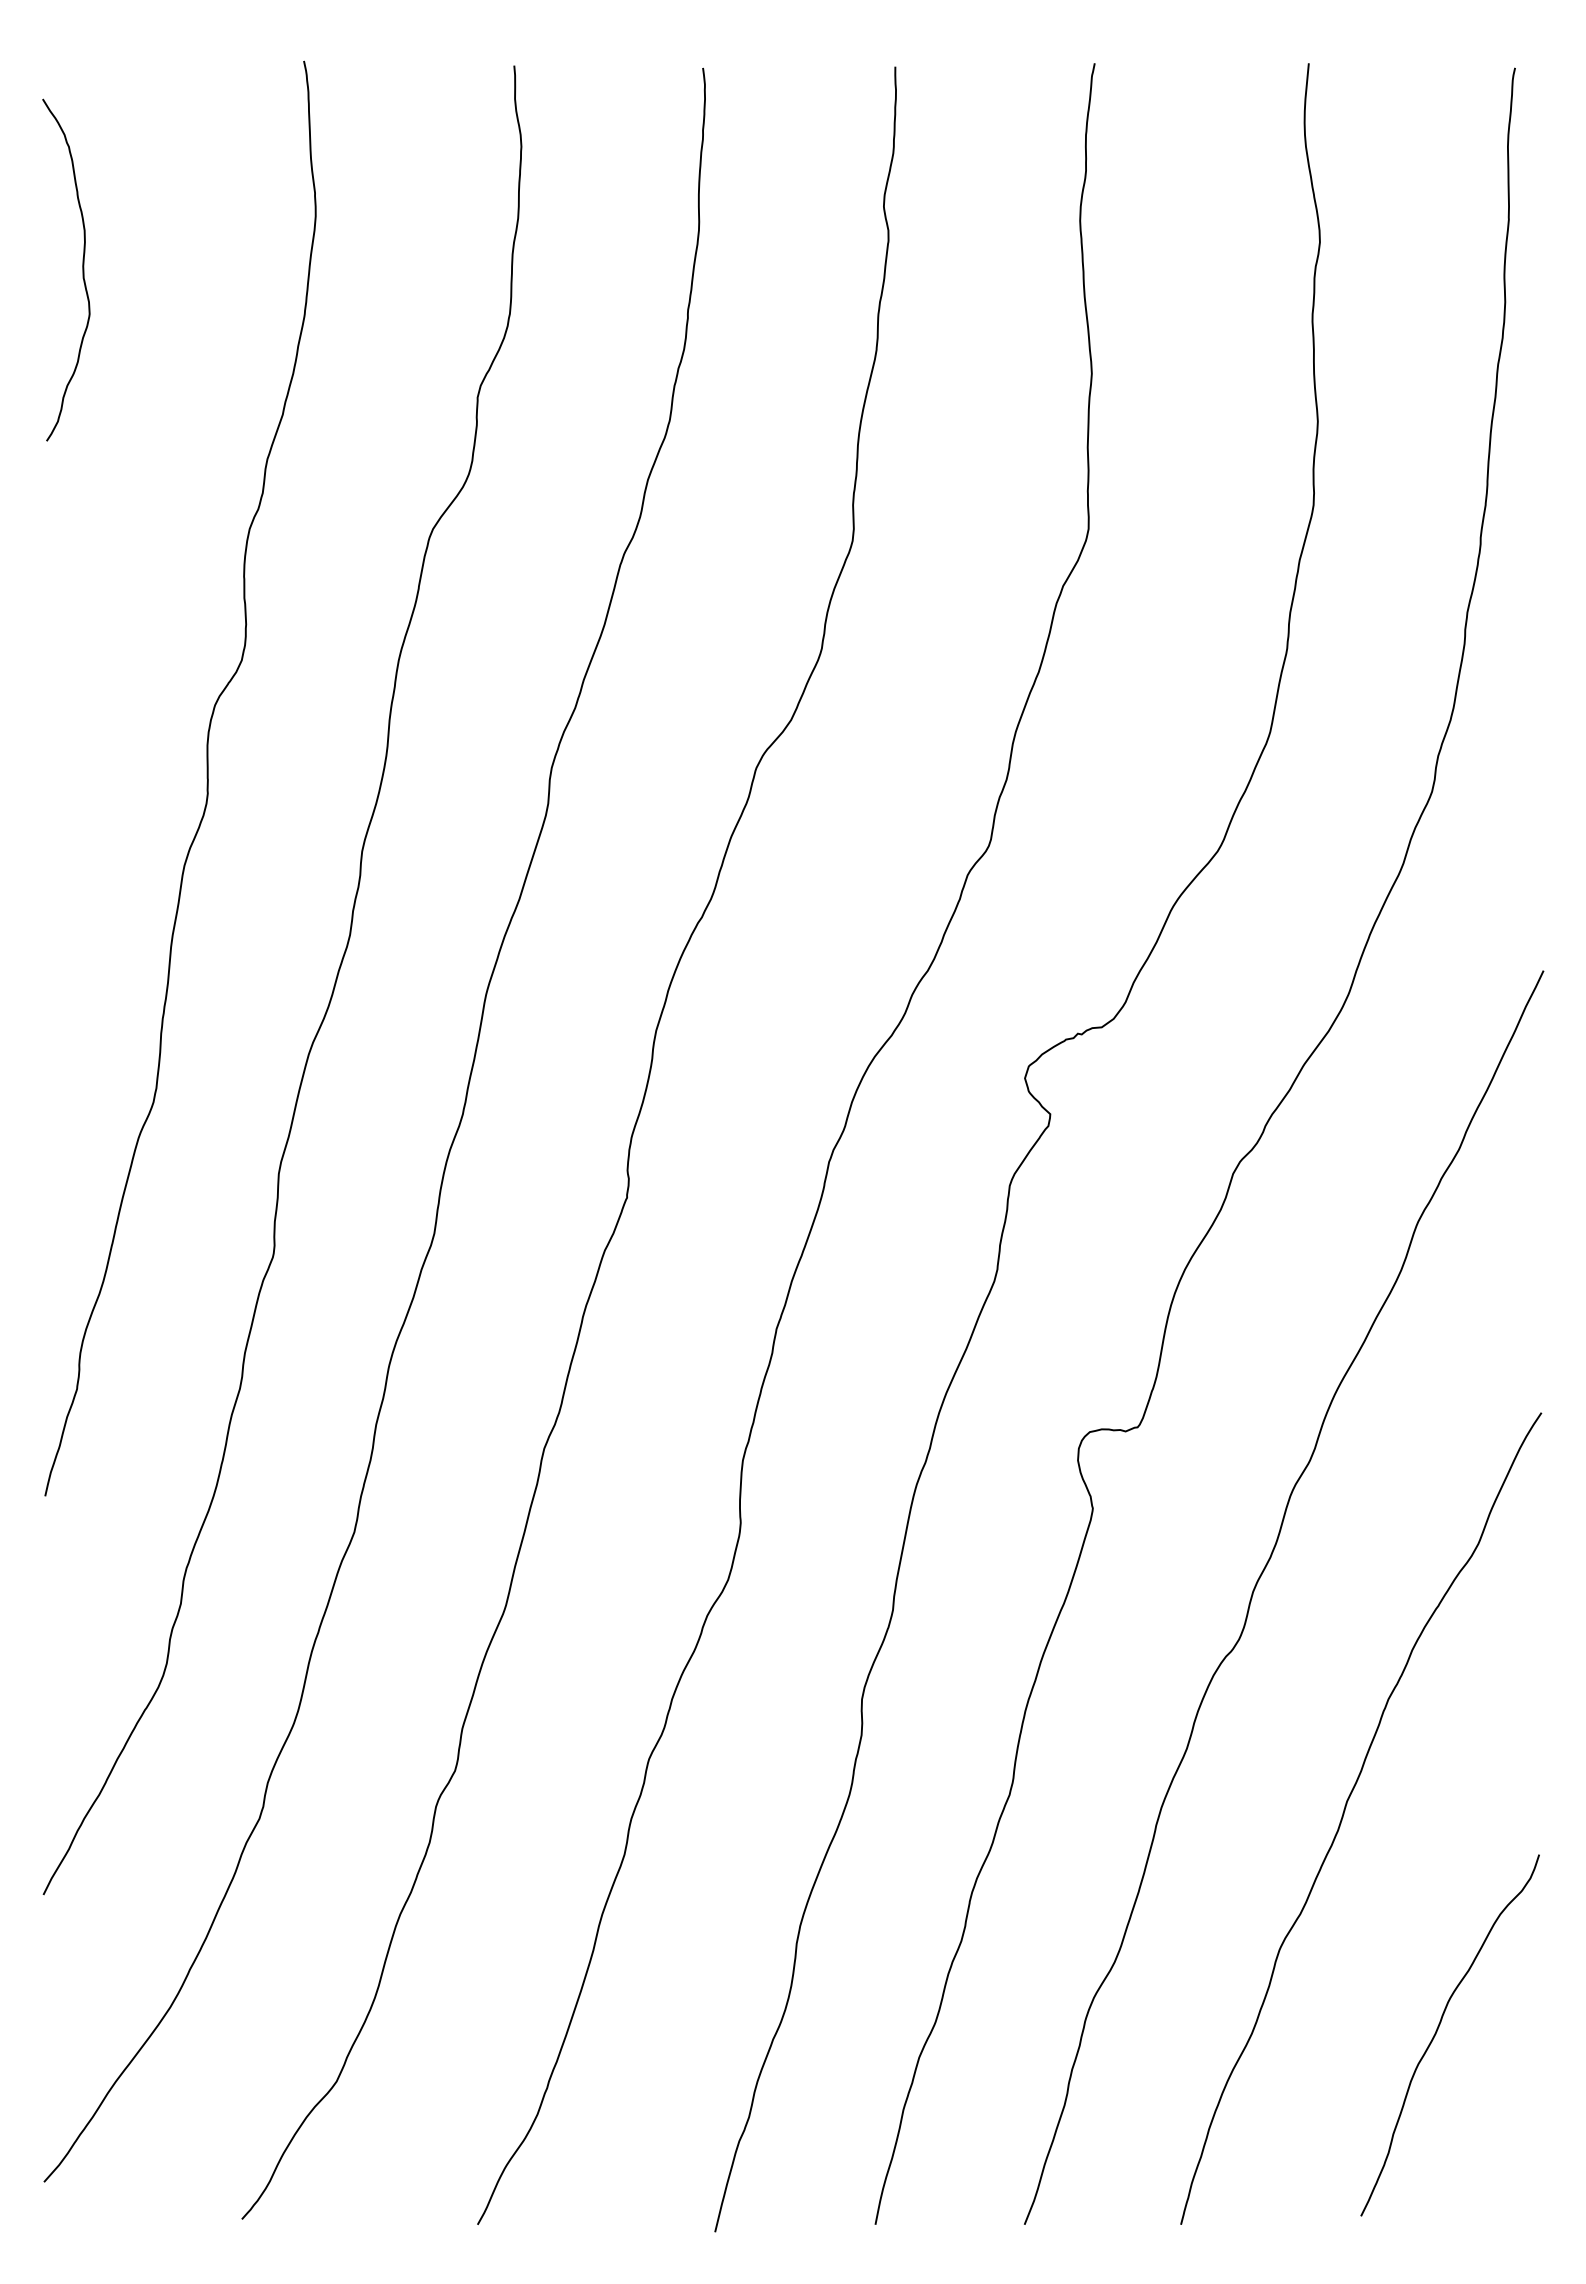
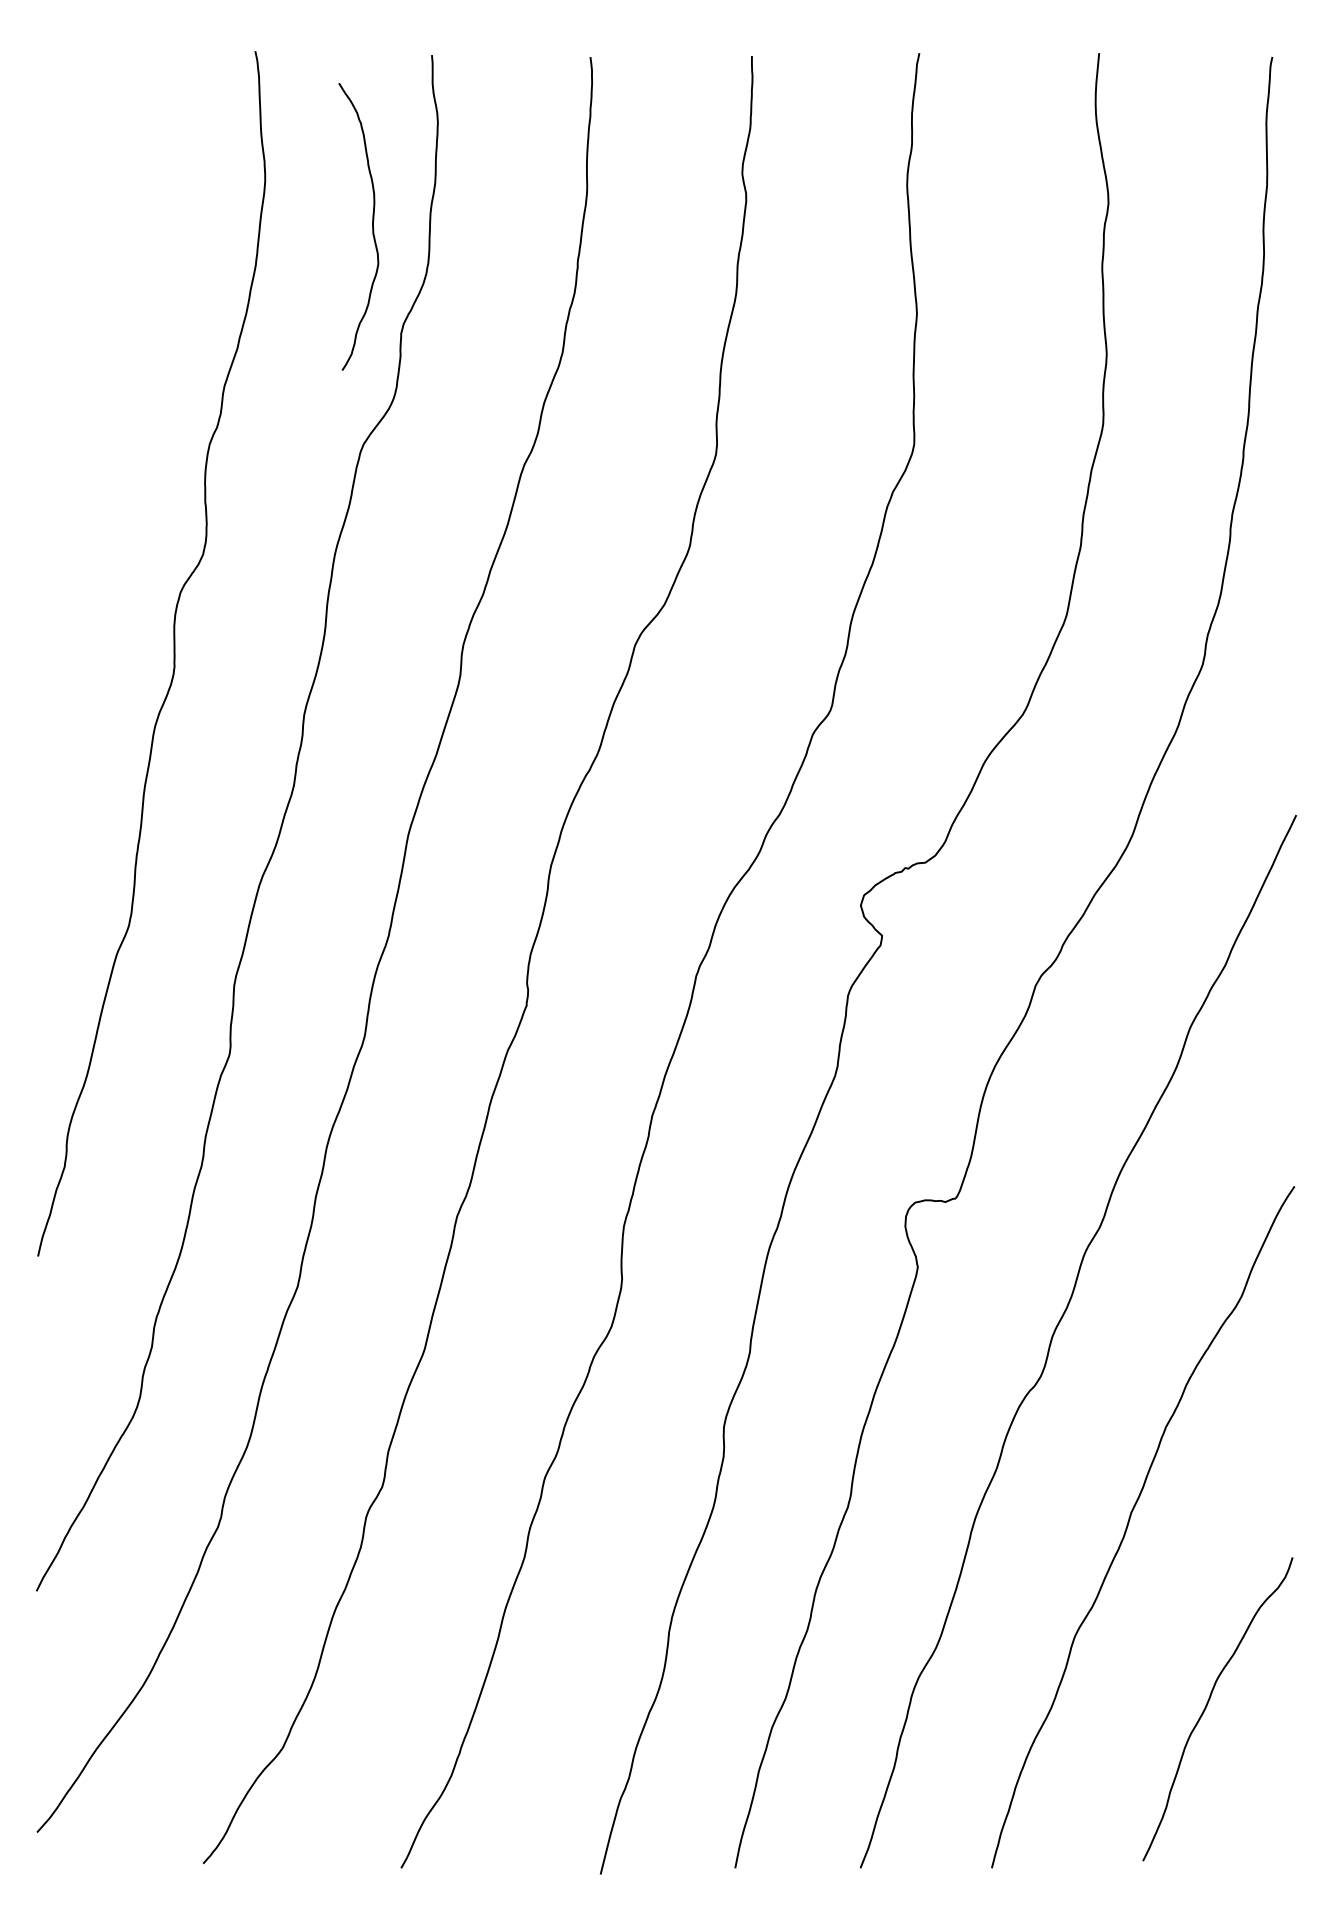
curve: (82, 269) -> (372, 226), moved

